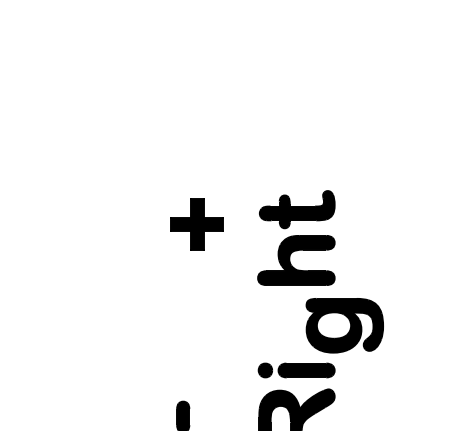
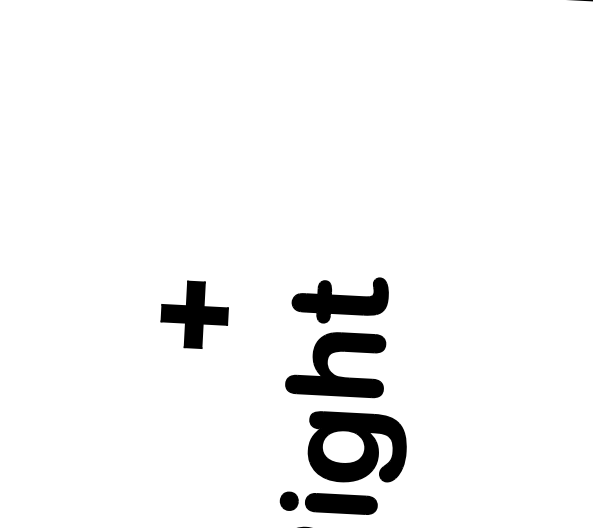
part: (196, 224) -> (193, 314), moved
part: (344, 325) -> (356, 447), moved

